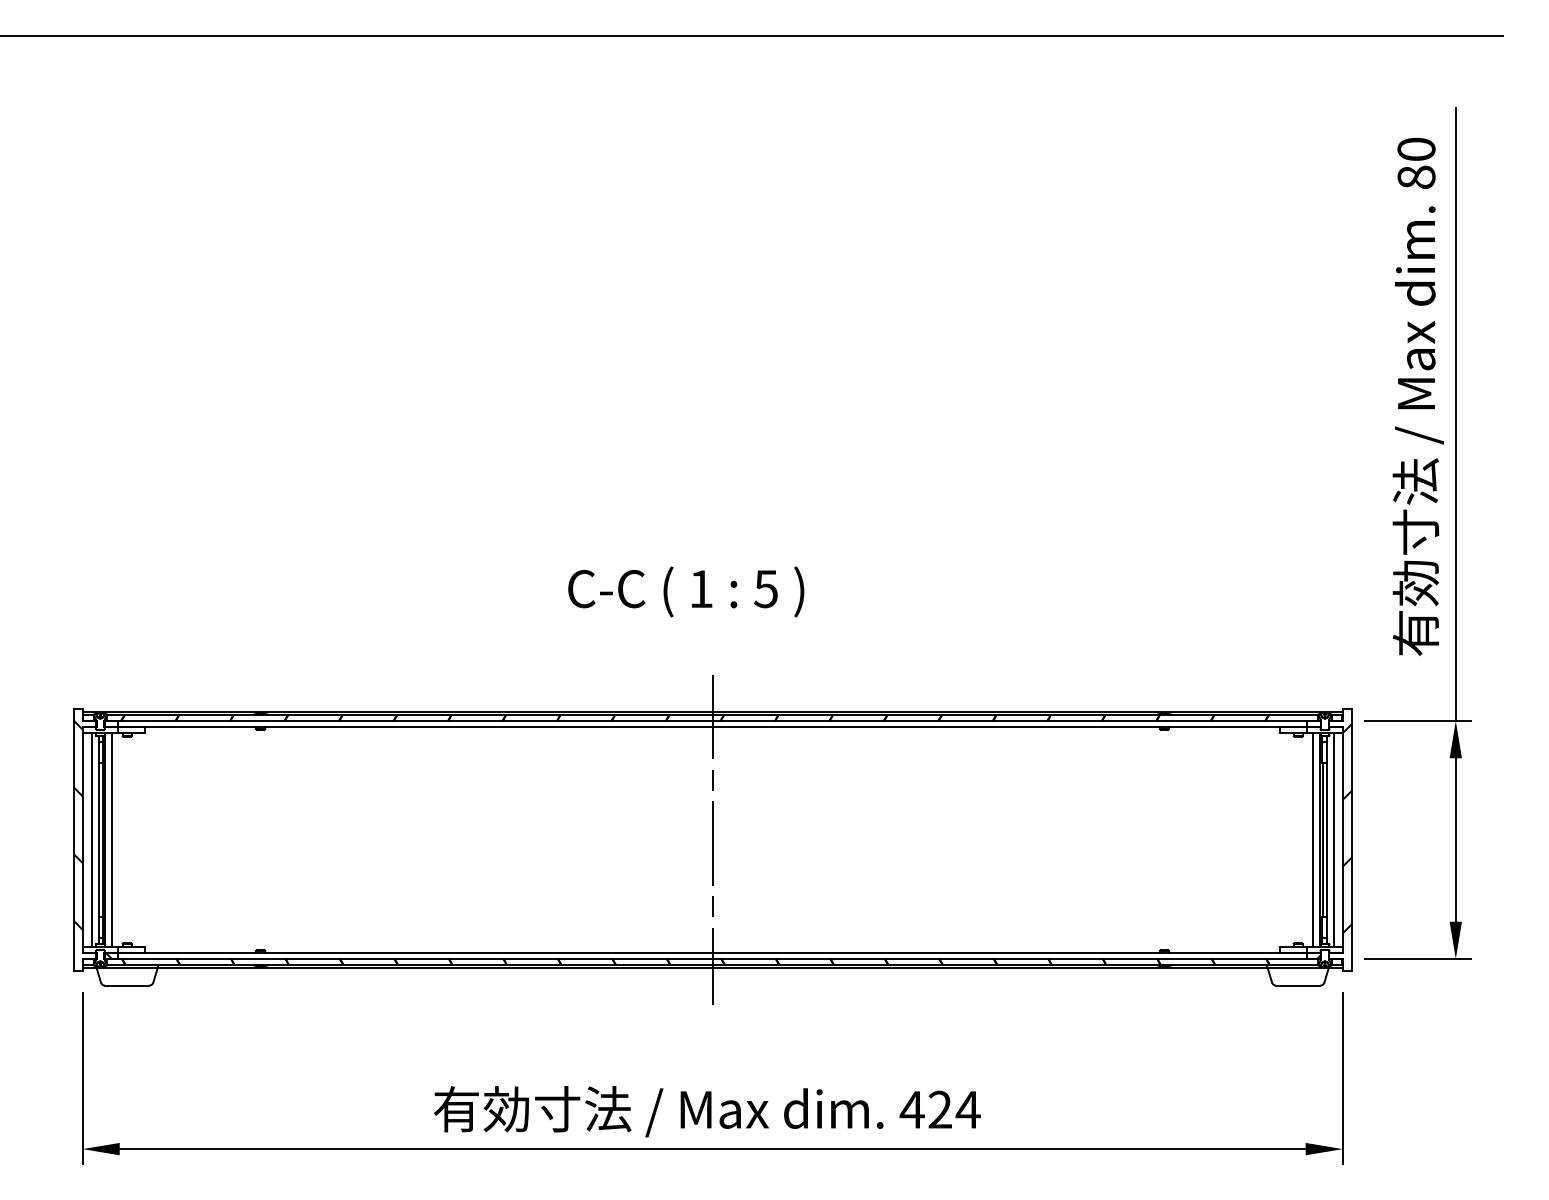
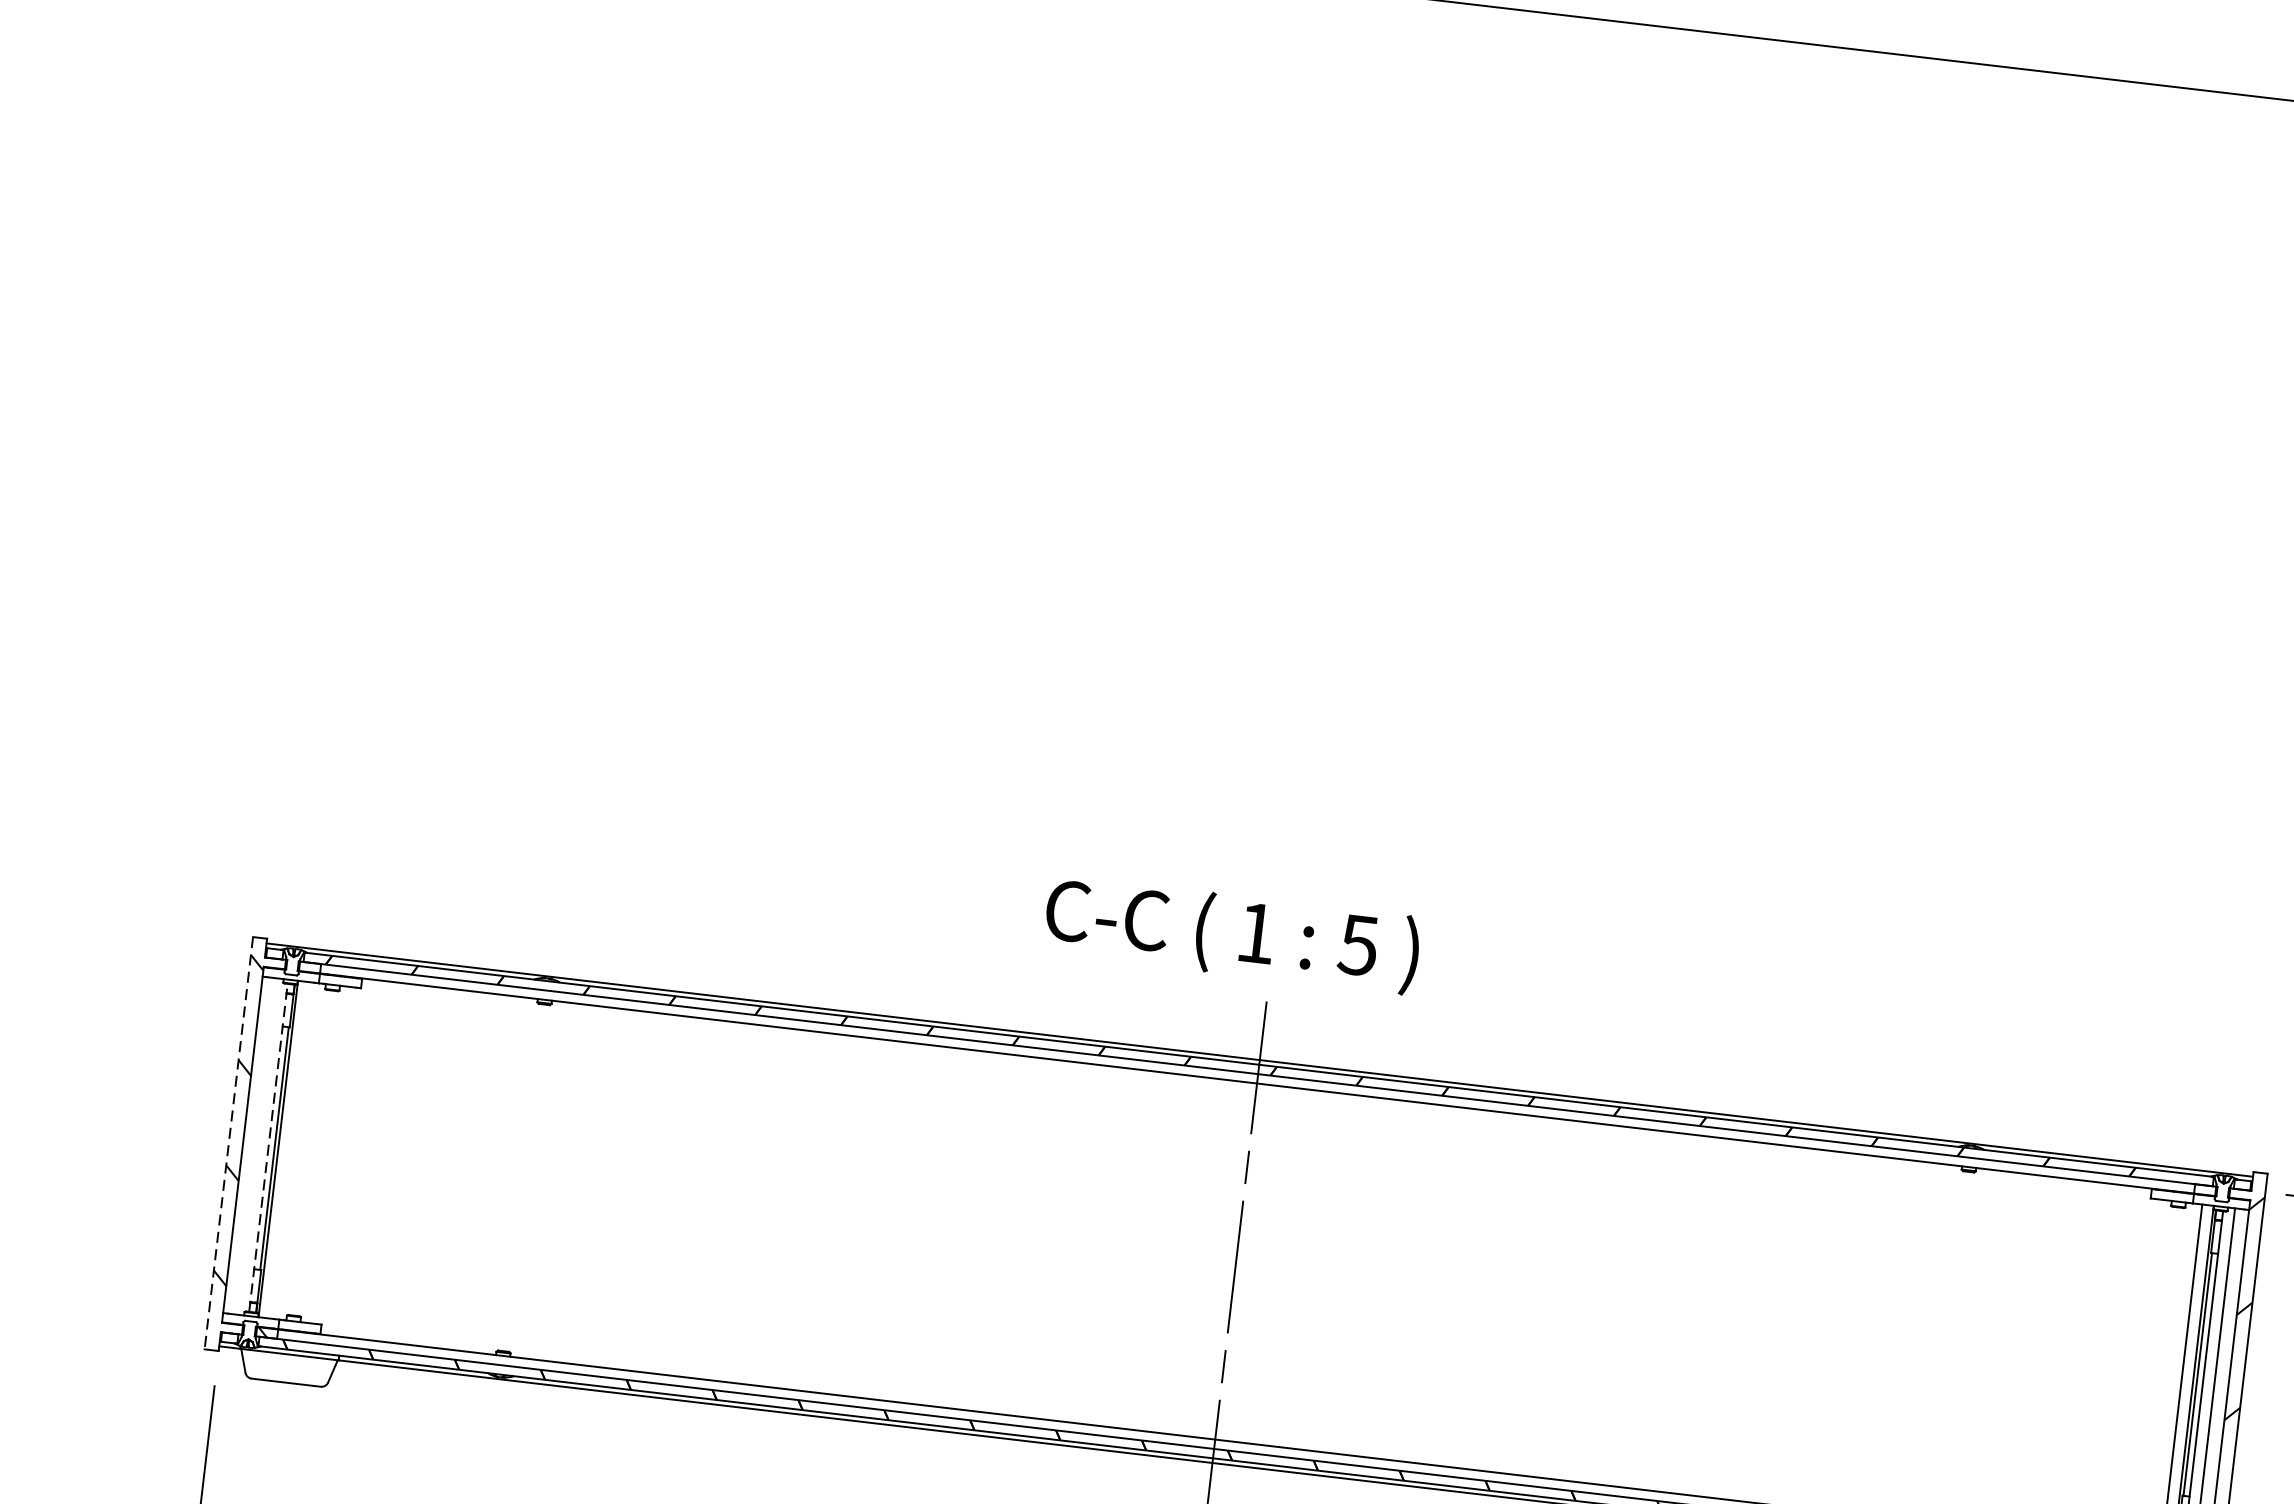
text: (686, 591) -> (1232, 934), moved
line: (91, 839) -> (257, 1145), removed
line: (98, 839) -> (268, 1147), solid -> dashed
line: (112, 839) -> (290, 1149), removed
line: (73, 840) -> (228, 1143), solid -> dashed

